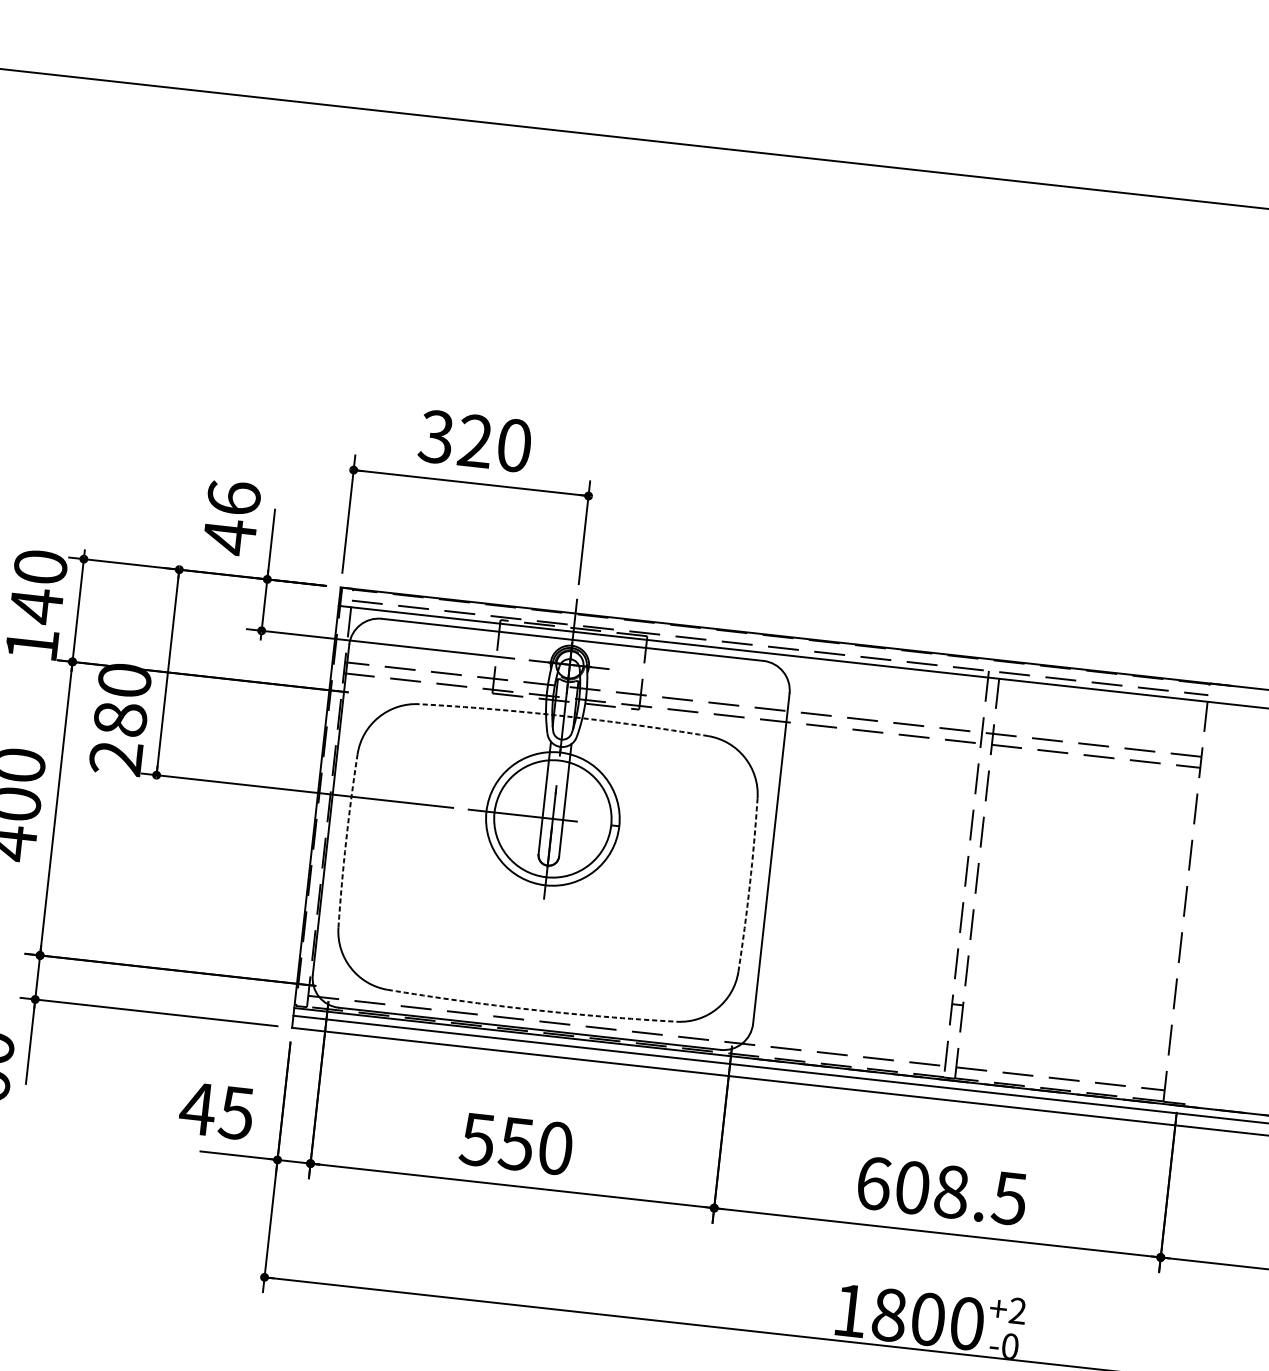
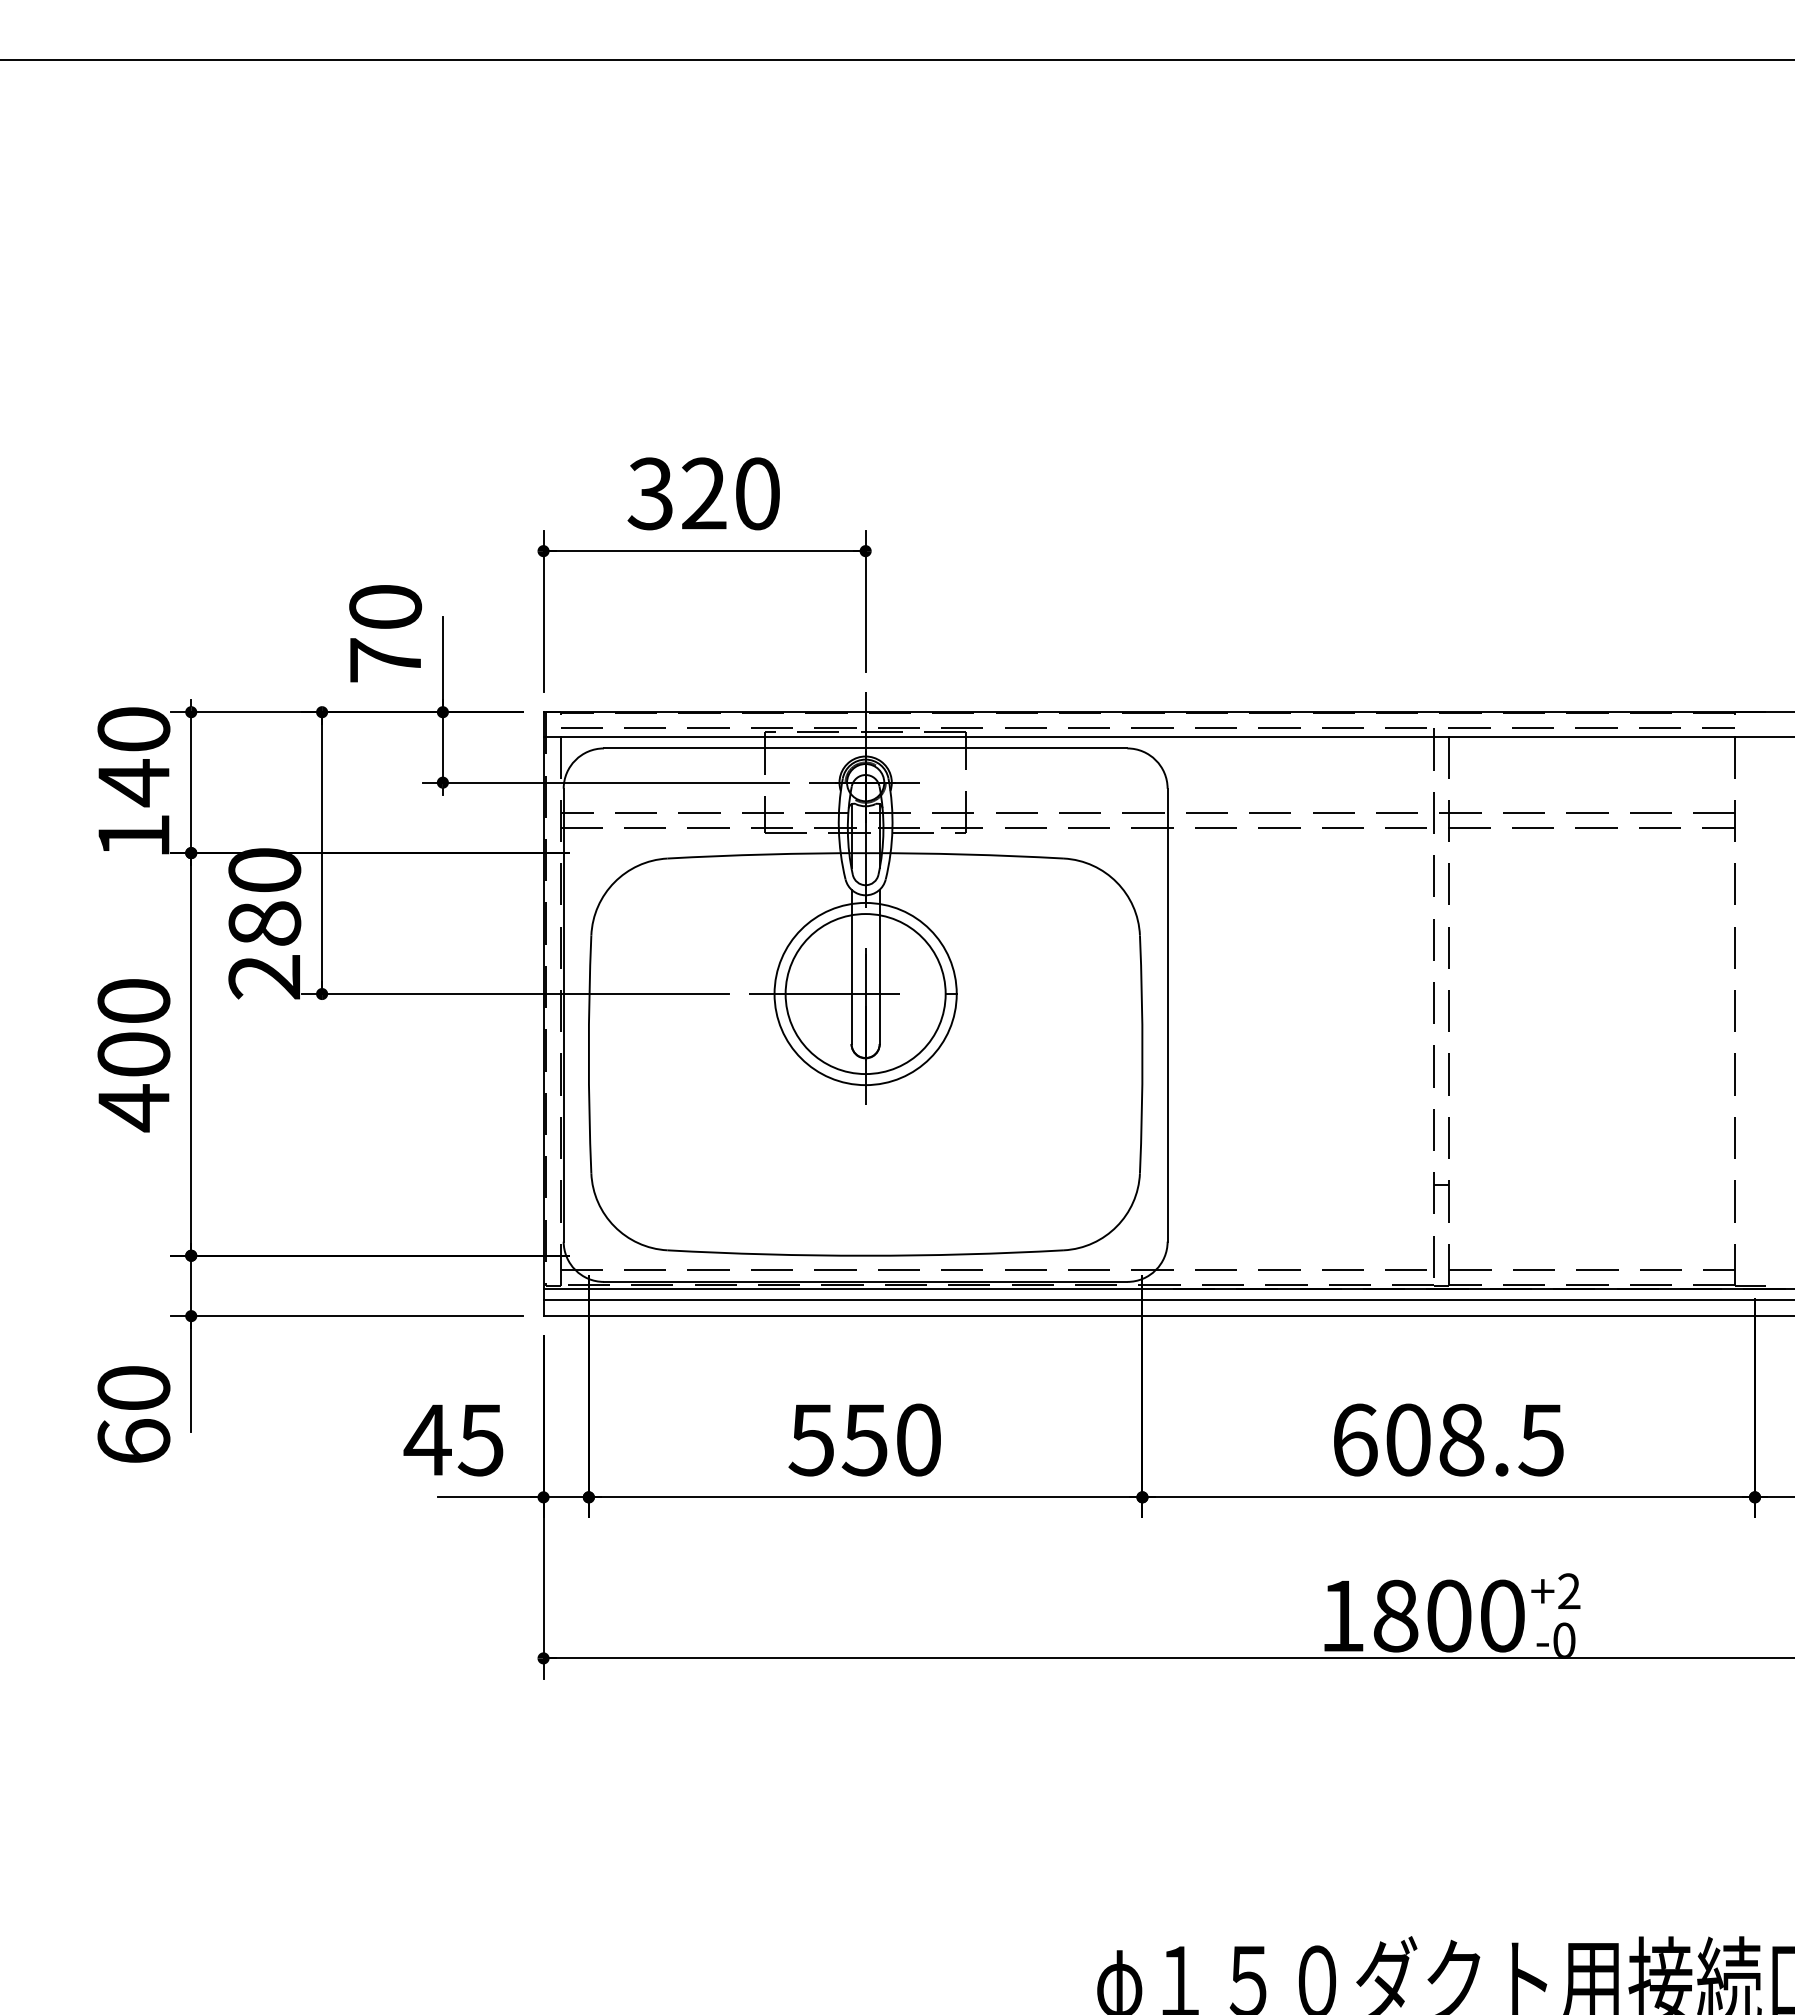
text: (231, 518) -> (385, 634), 46 -> 70
arc: (564, 716) -> (865, 853), dashed -> solid
arc: (345, 840) -> (588, 1054), dashed -> solid
arc: (749, 885) -> (1142, 1054), dashed -> solid
arc: (531, 1009) -> (865, 1255), dashed -> solid

